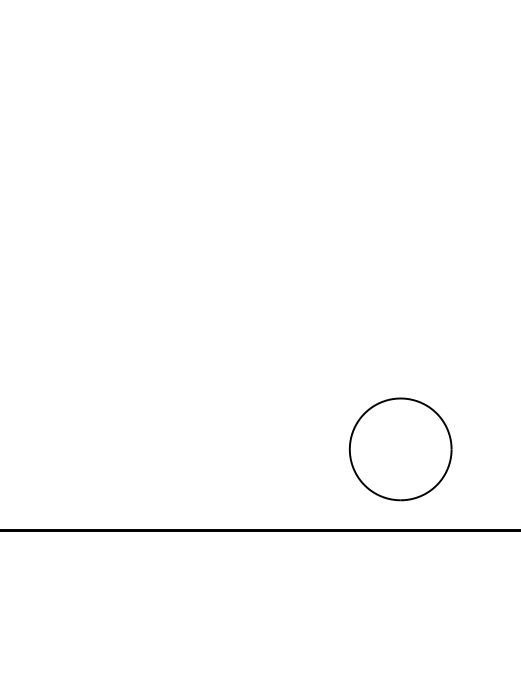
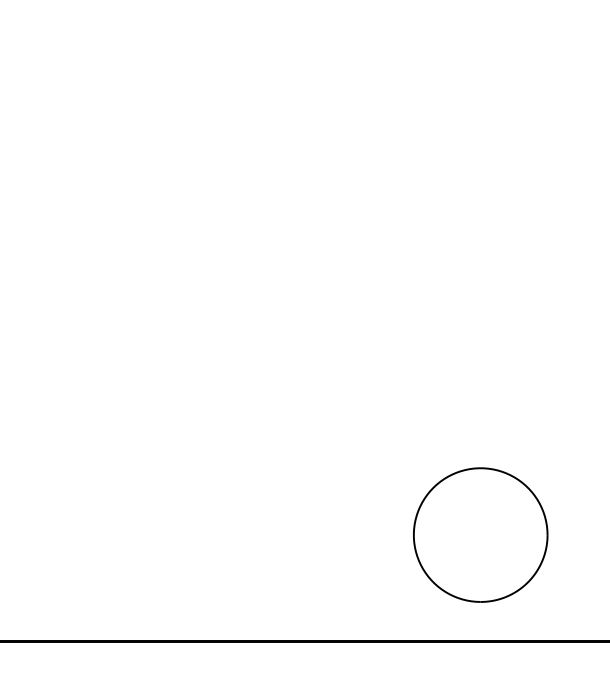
part: (400, 449) -> (480, 535), moved

